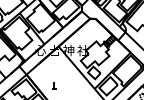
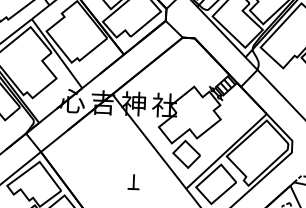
part: (54, 85) -> (134, 181), moved

